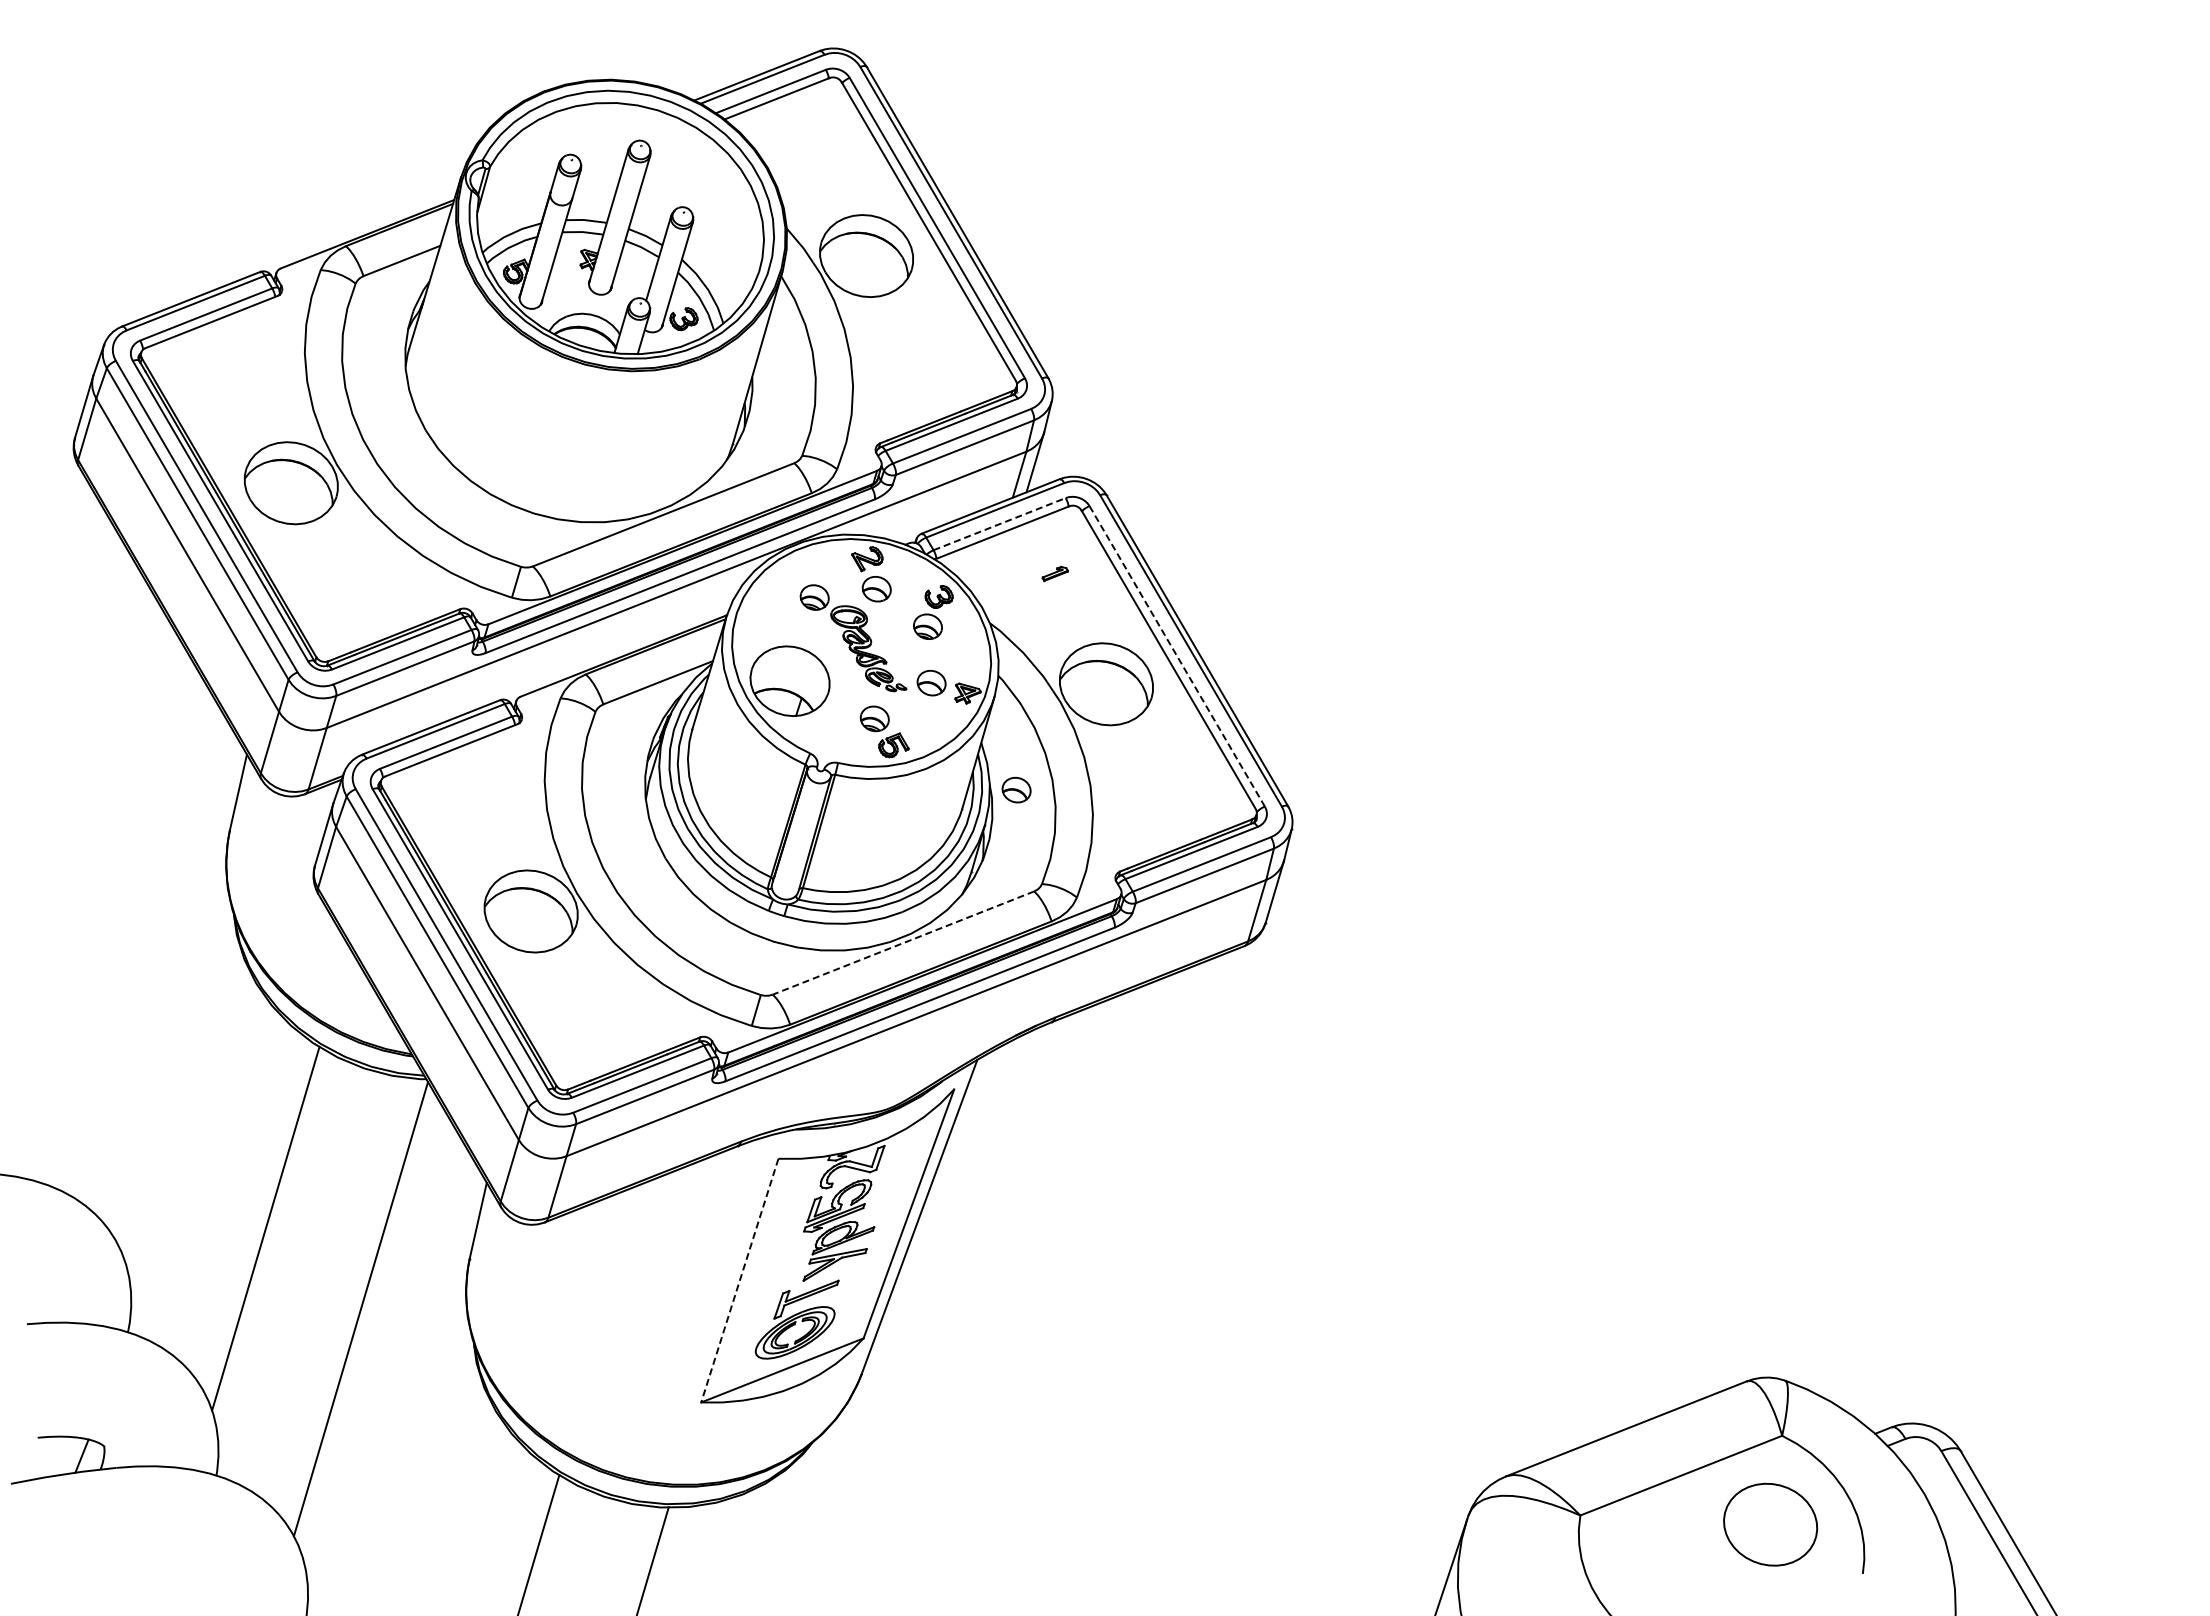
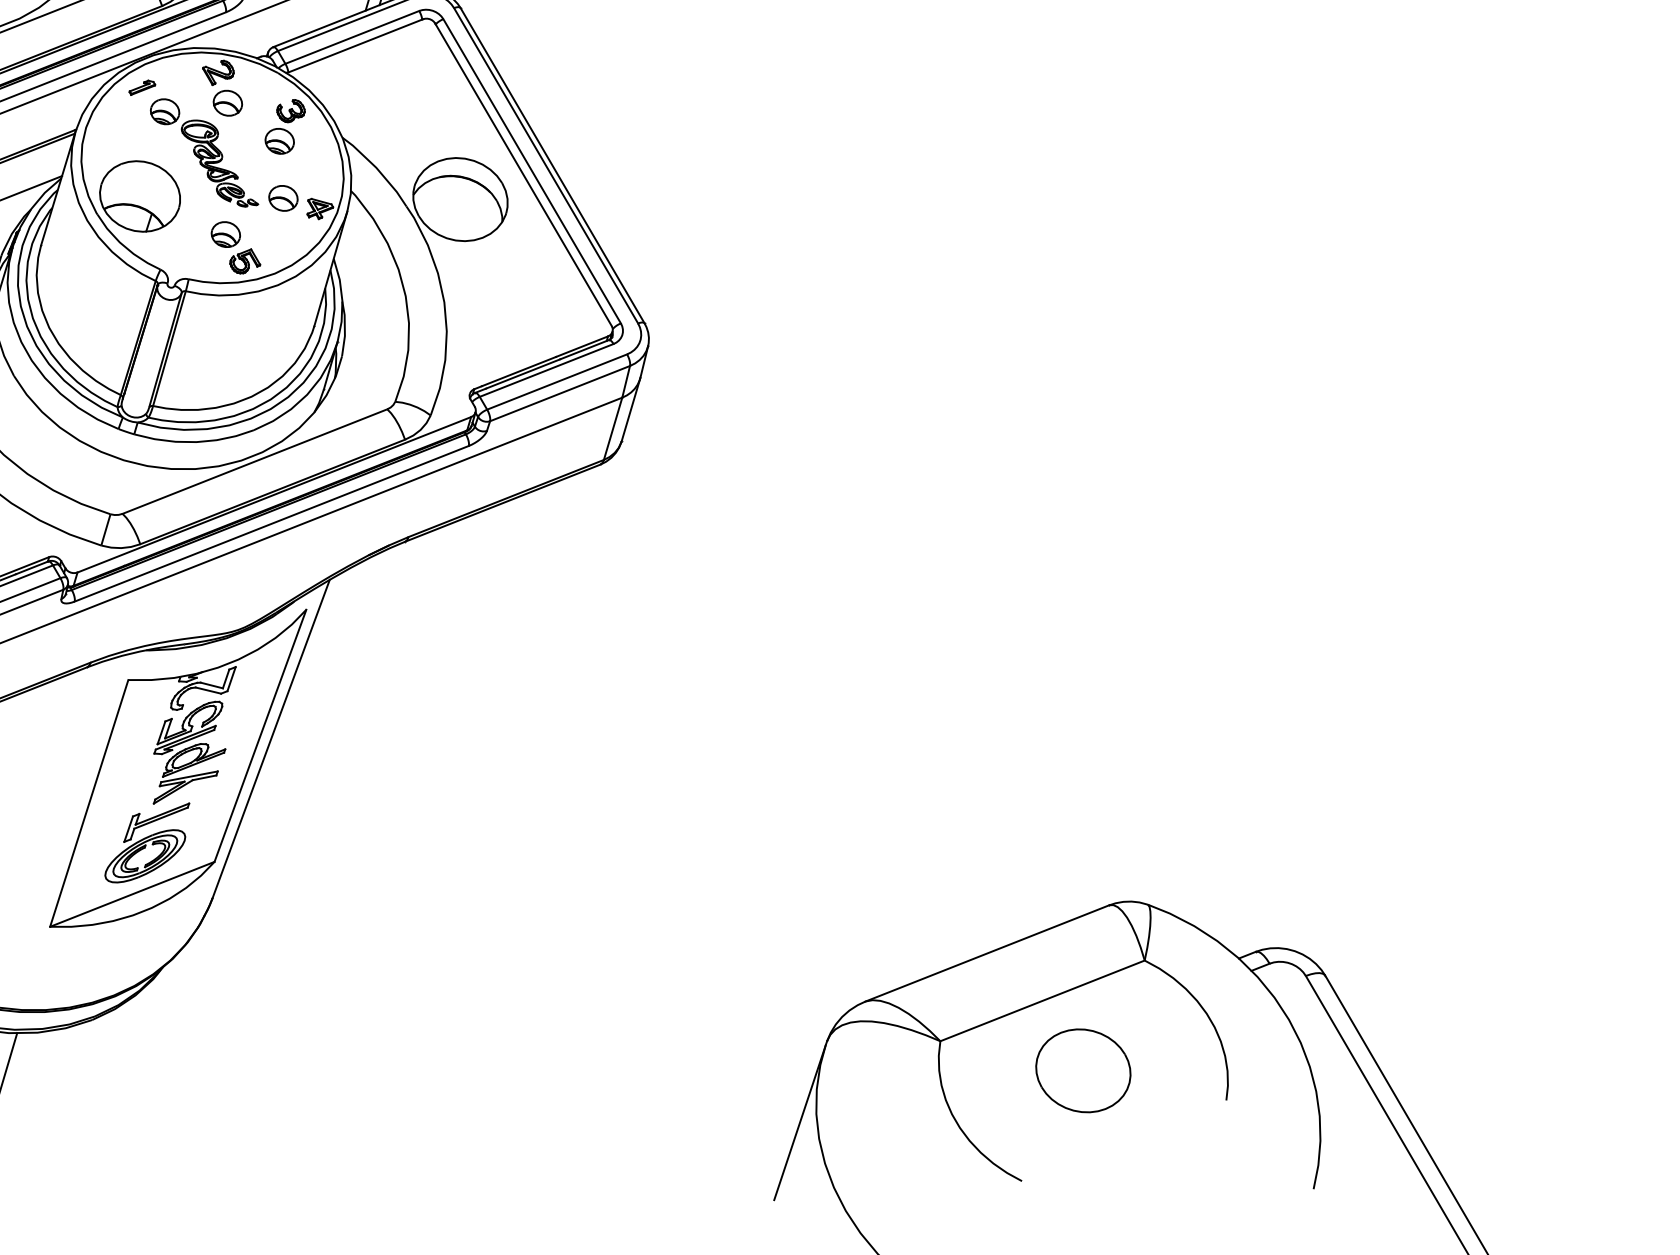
line: (1000, 523) -> (353, 36), dashed -> solid
part: (1054, 573) -> (141, 87), moved
line: (1177, 656) -> (532, 171), dashed -> solid
part: (1016, 789) -> (369, 306), removed
line: (903, 943) -> (254, 462), dashed -> solid
line: (739, 1280) -> (88, 803), dashed -> solid
part: (1770, 1524) -> (1083, 1070), moved

